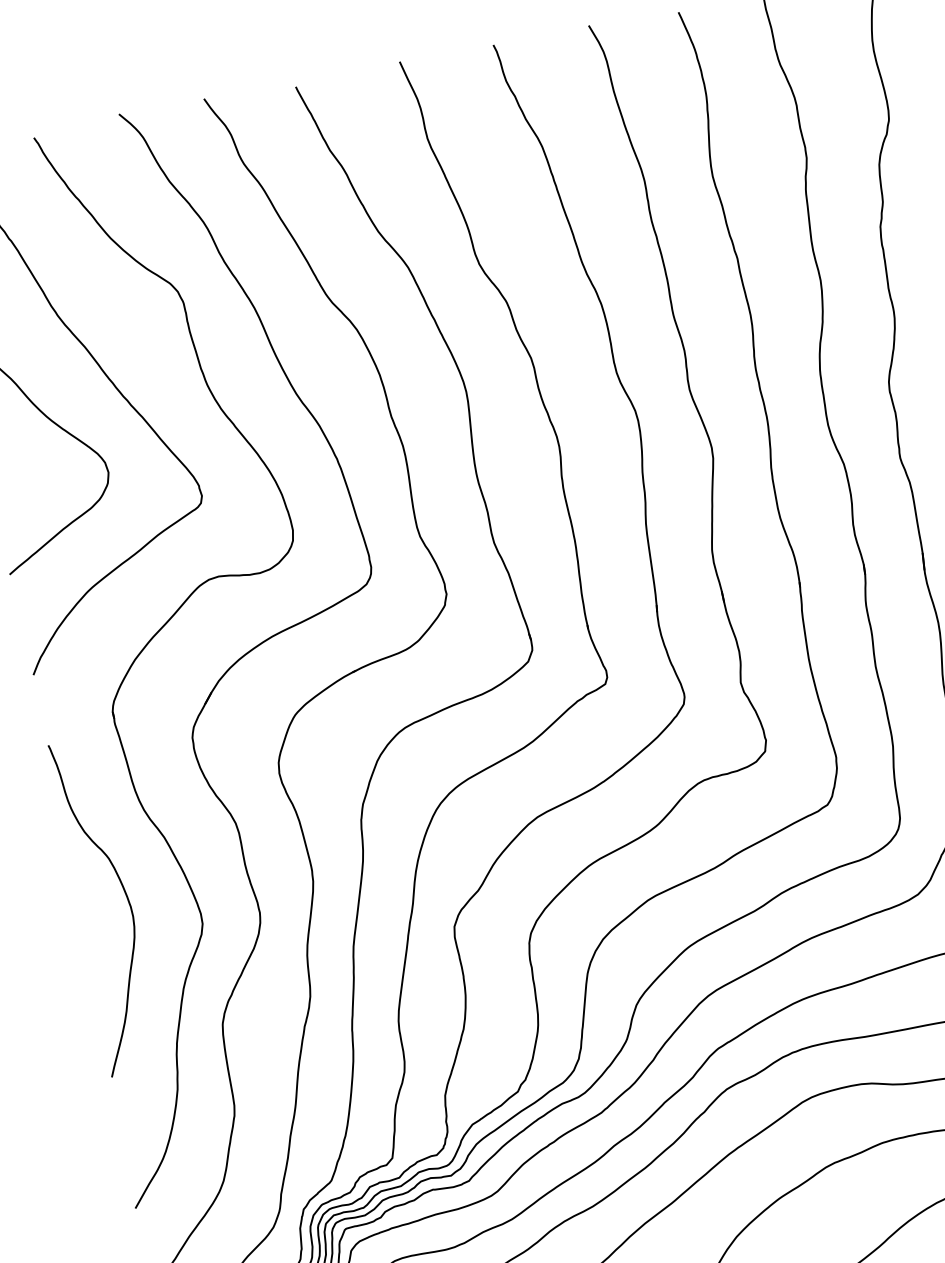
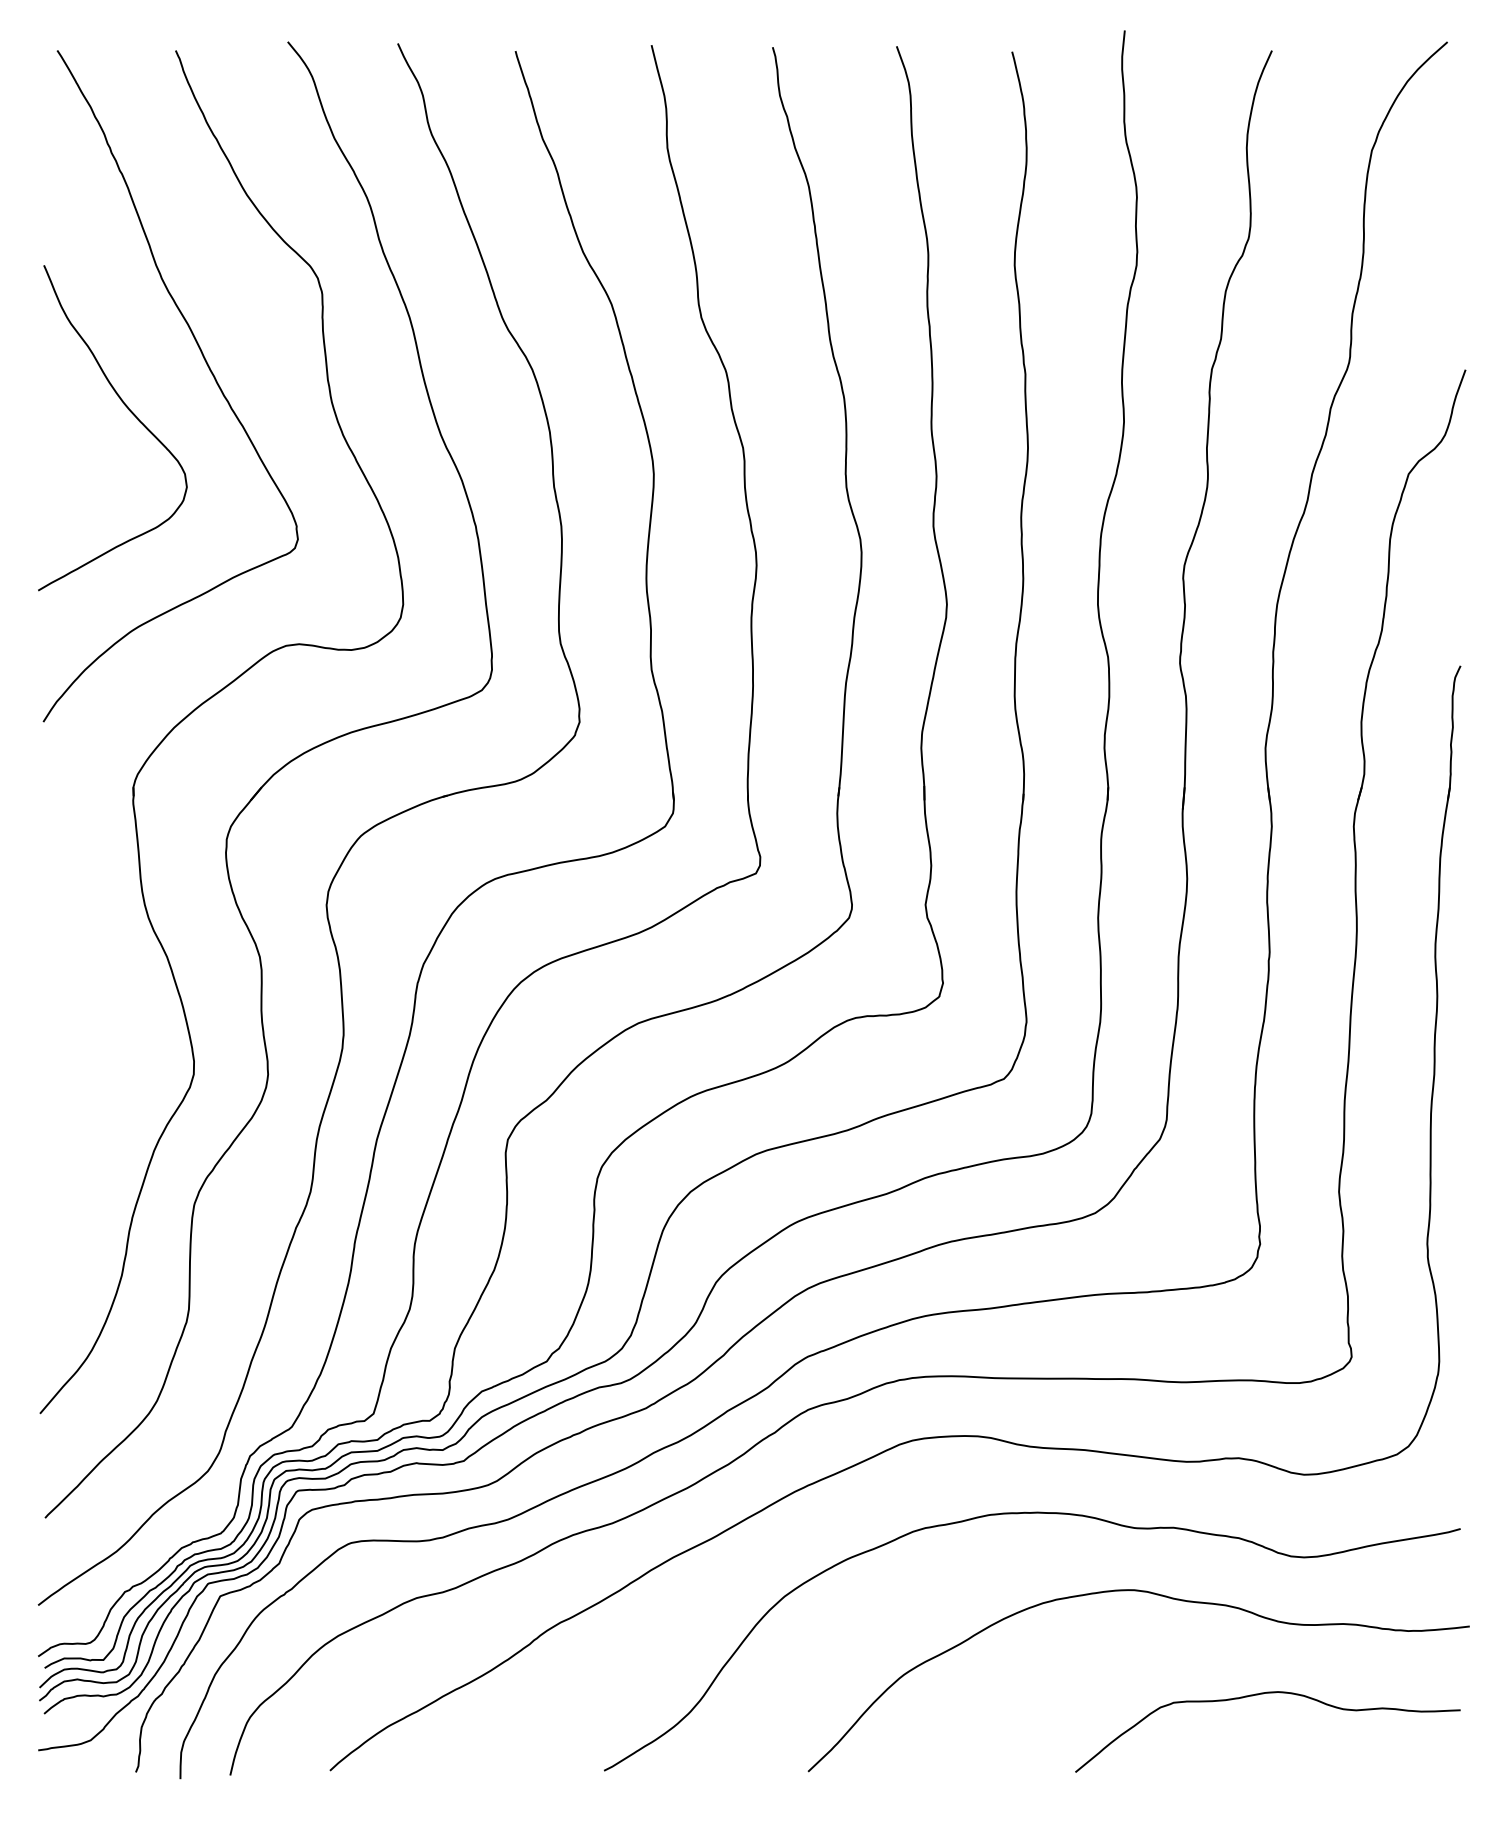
curve: (127, 900) -> (105, 1026), removed

